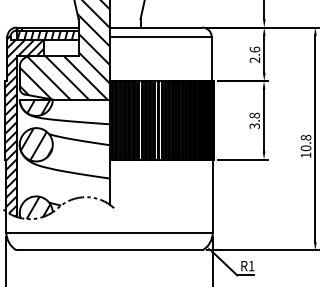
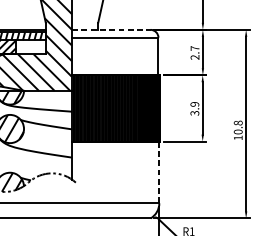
line: (156, 27) -> (111, 29), solid -> dashed
text: (254, 49) -> (194, 48), 2.6 -> 2.7
text: (254, 115) -> (194, 104), 3.8 -> 3.9
line: (212, 196) -> (159, 172), solid -> dashed

